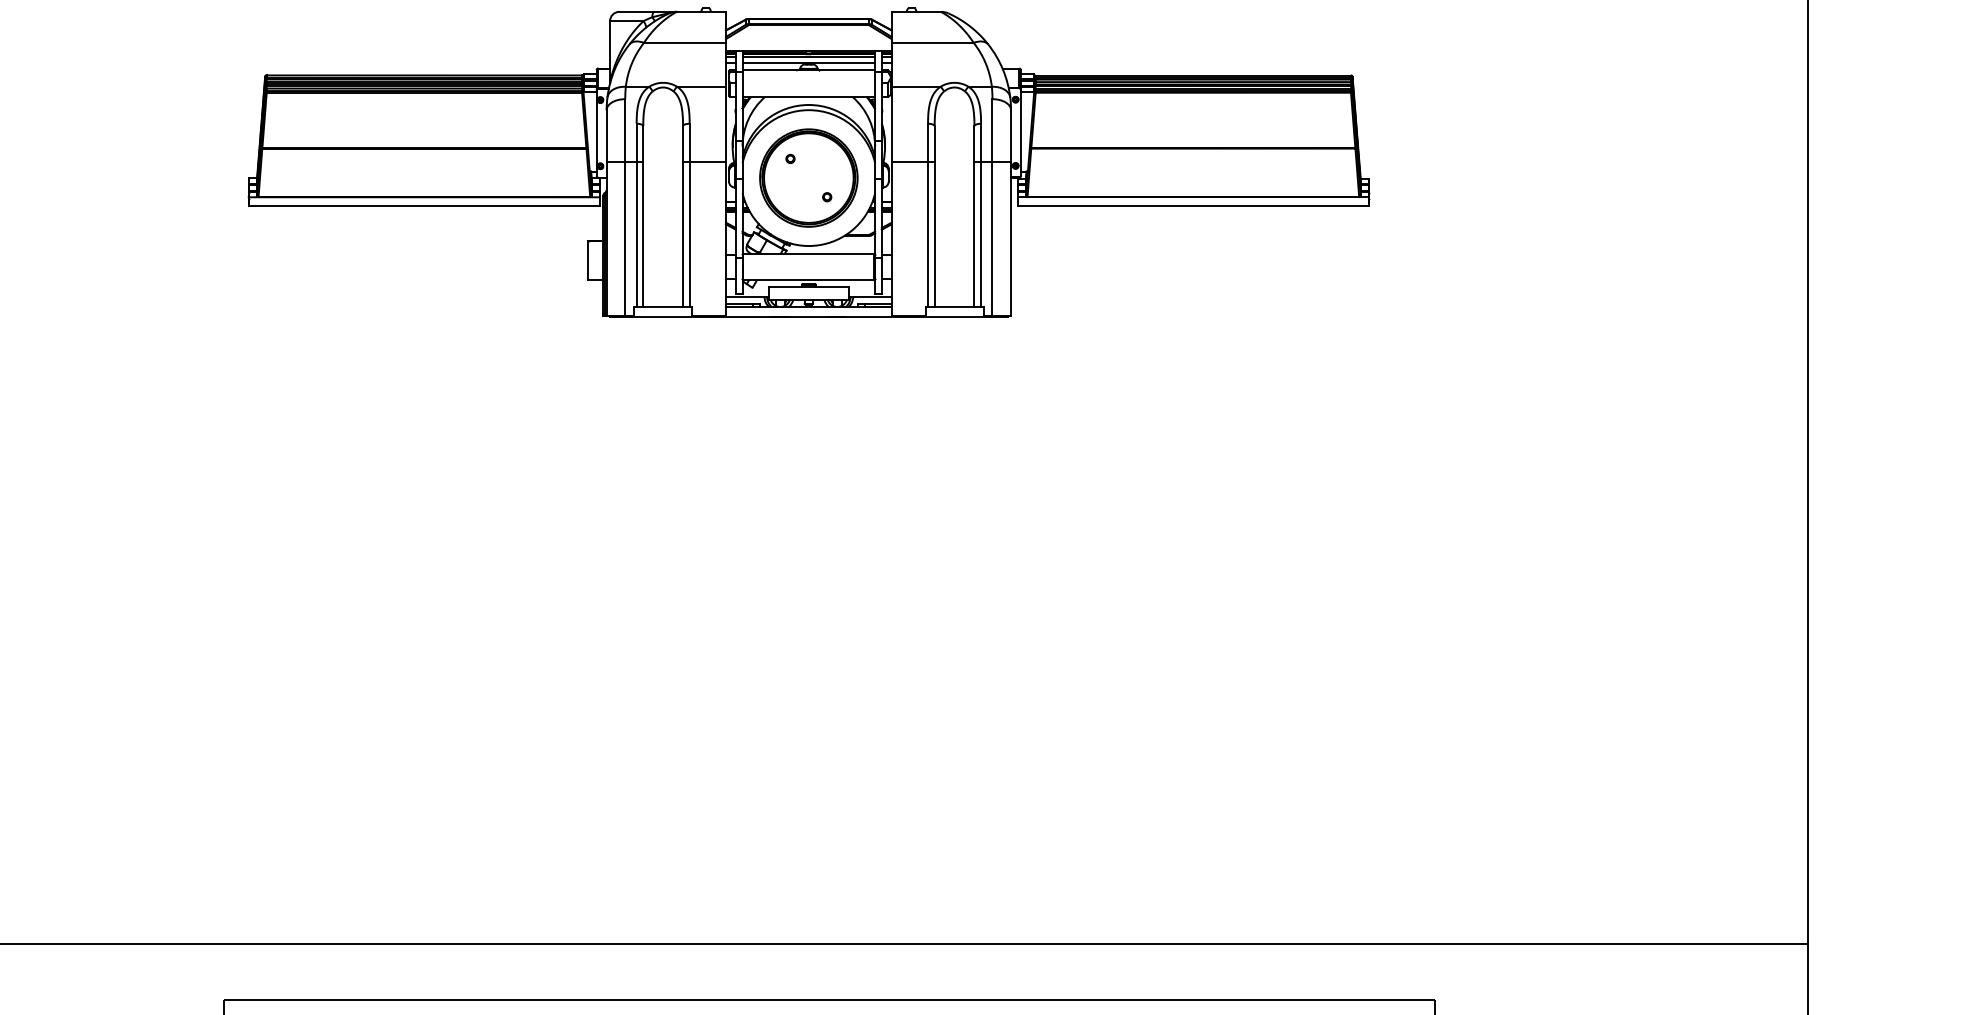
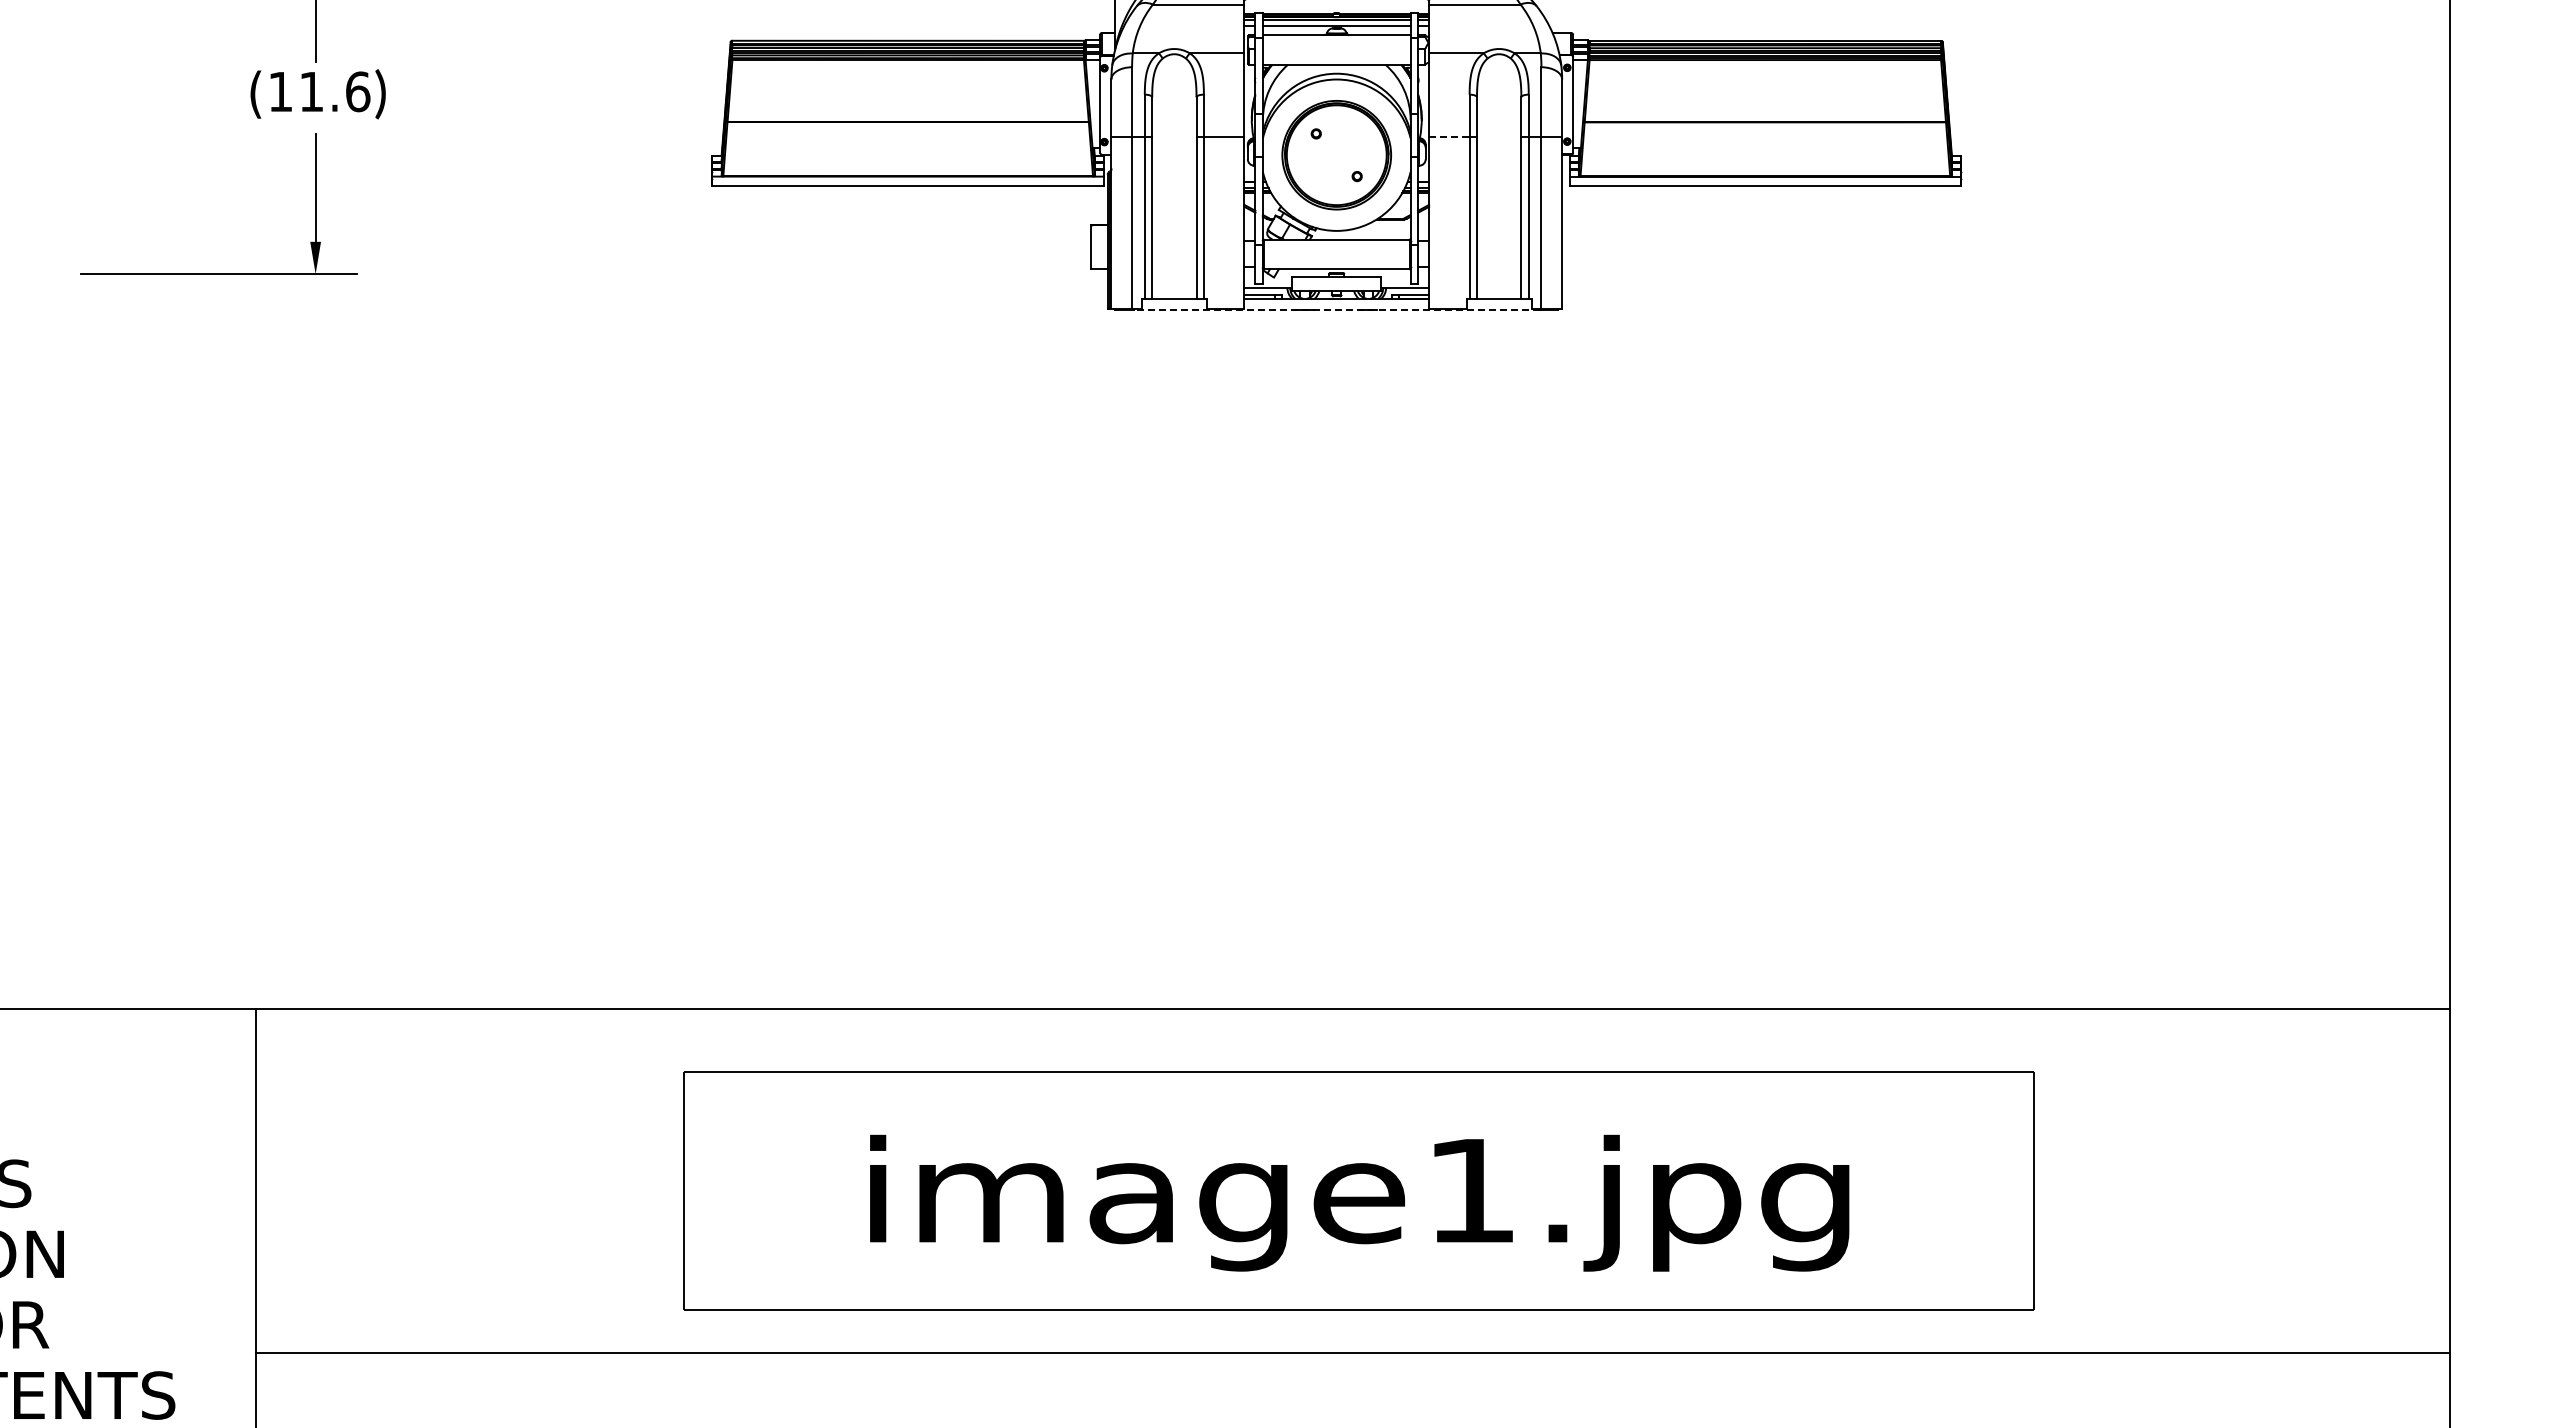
line: (909, 162) -> (1449, 137), solid -> dashed
line: (808, 316) -> (1336, 309), solid -> dashed

